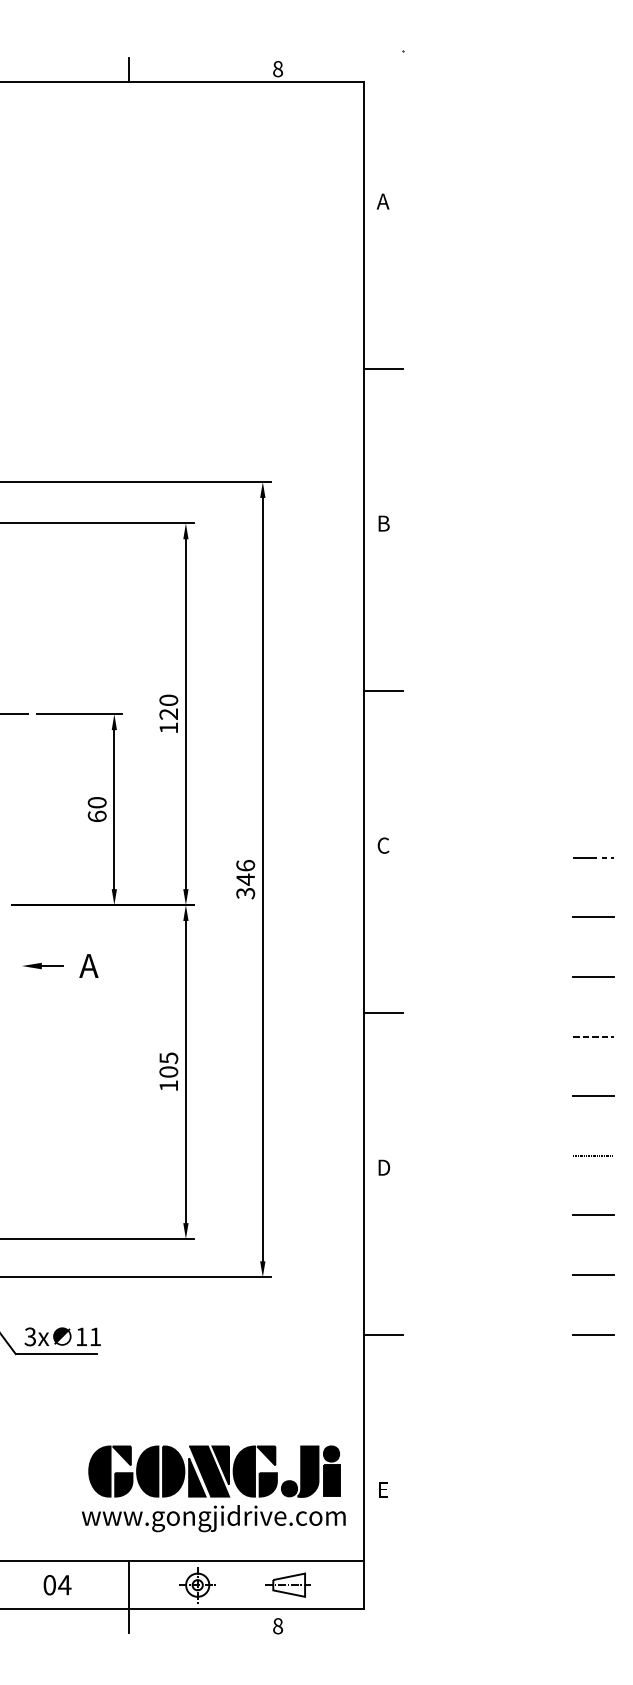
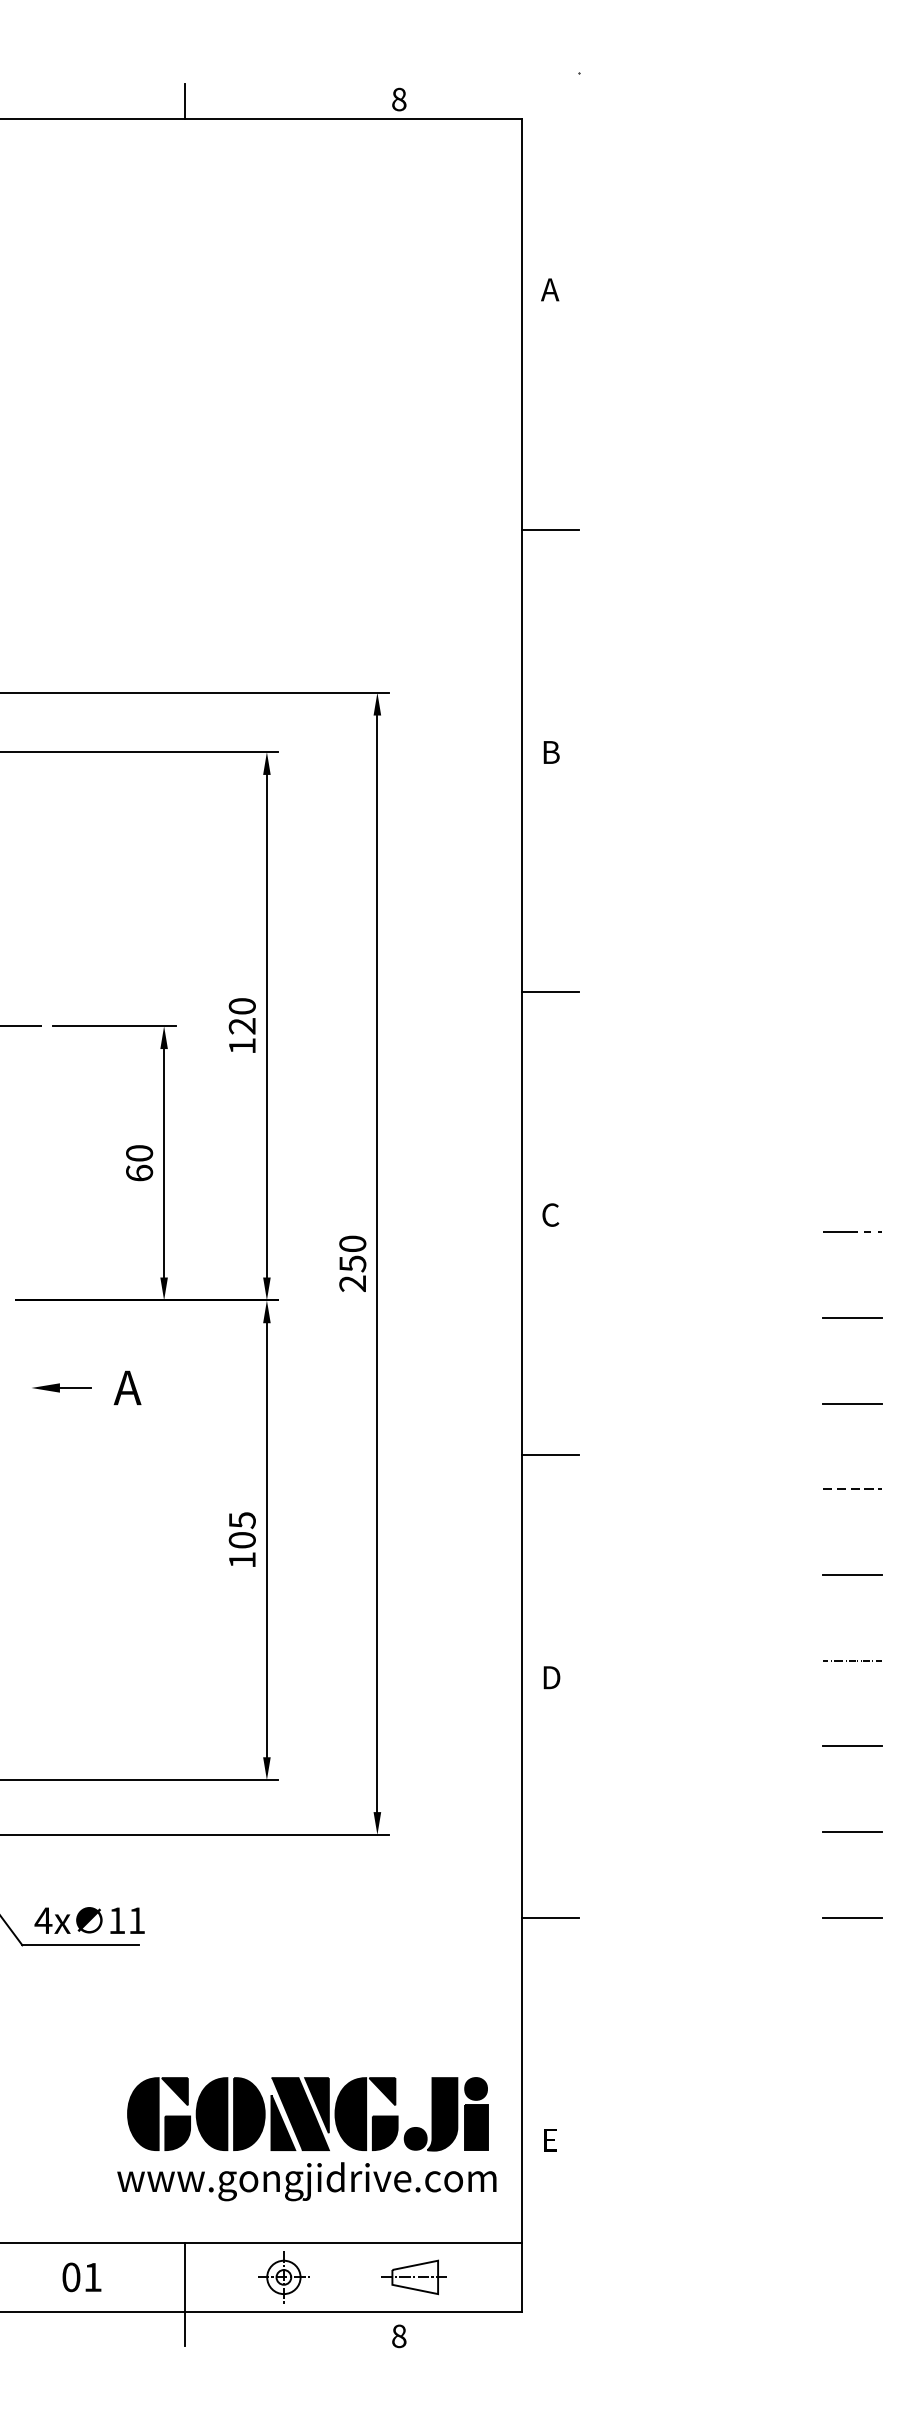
text: (245, 879) -> (352, 1263), 346 -> 250
text: (30, 1336) -> (43, 1920), 3x -> 4x
text: (64, 1585) -> (92, 2277), 04 -> 01

